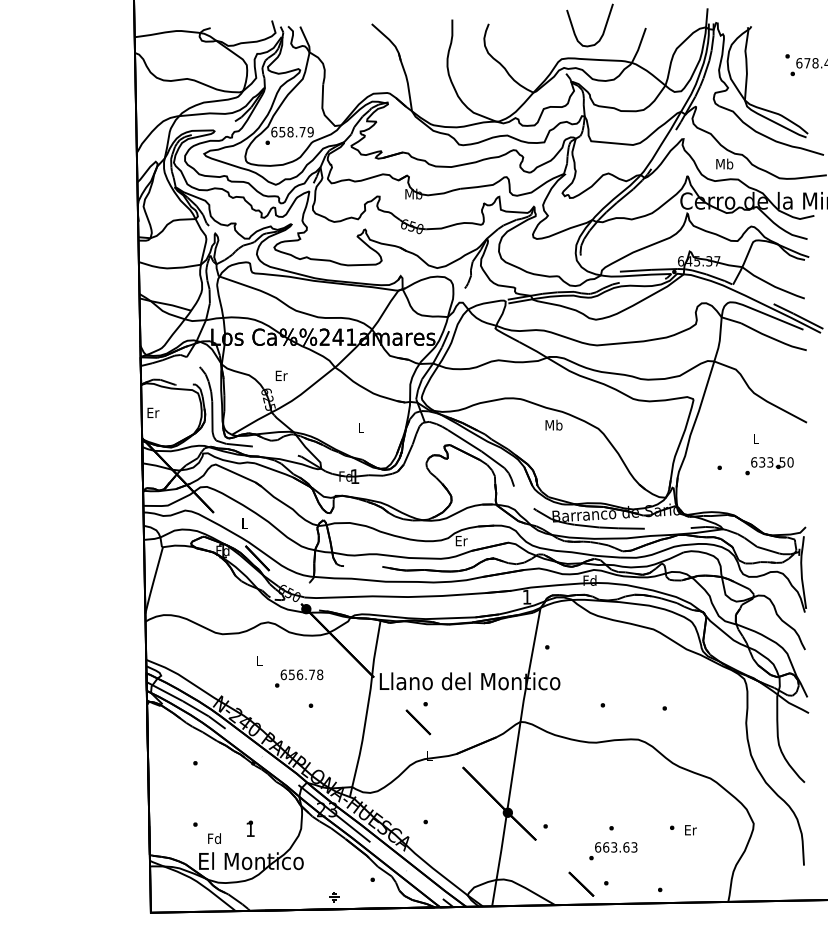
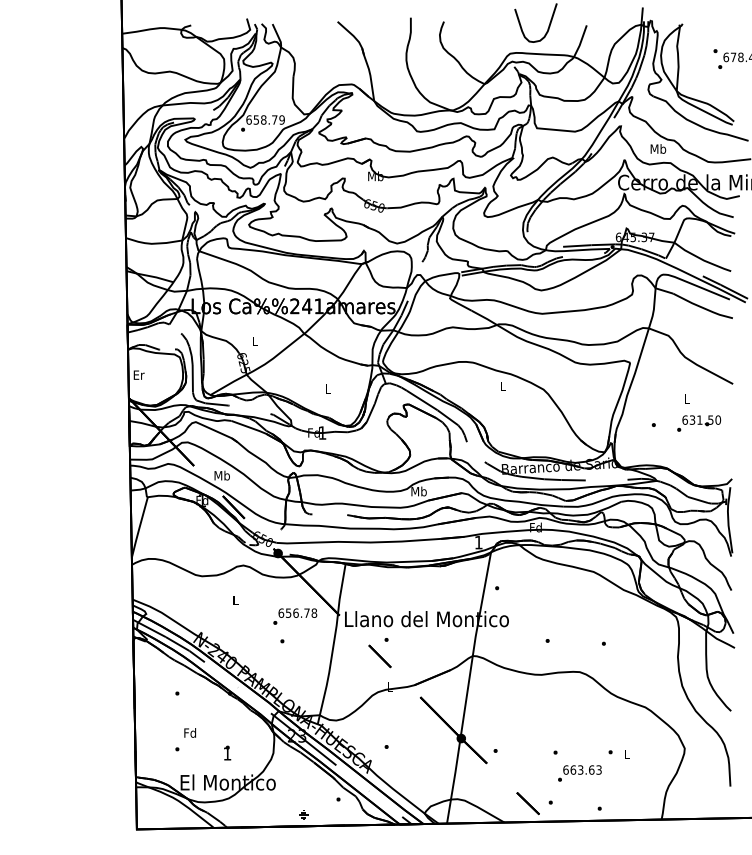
text: (281, 375) -> (255, 341), Er -> L
text: (553, 424) -> (502, 385), Mb -> L
text: (770, 462) -> (699, 420), 633.50 -> 631.50
text: (244, 523) -> (221, 475), L -> Mb
text: (461, 540) -> (419, 491), Er -> Mb
text: (299, 678) -> (295, 616), moved
text: (690, 830) -> (627, 754), Er -> L
text: (214, 838) -> (190, 732), moved
text: (613, 851) -> (580, 773), moved

